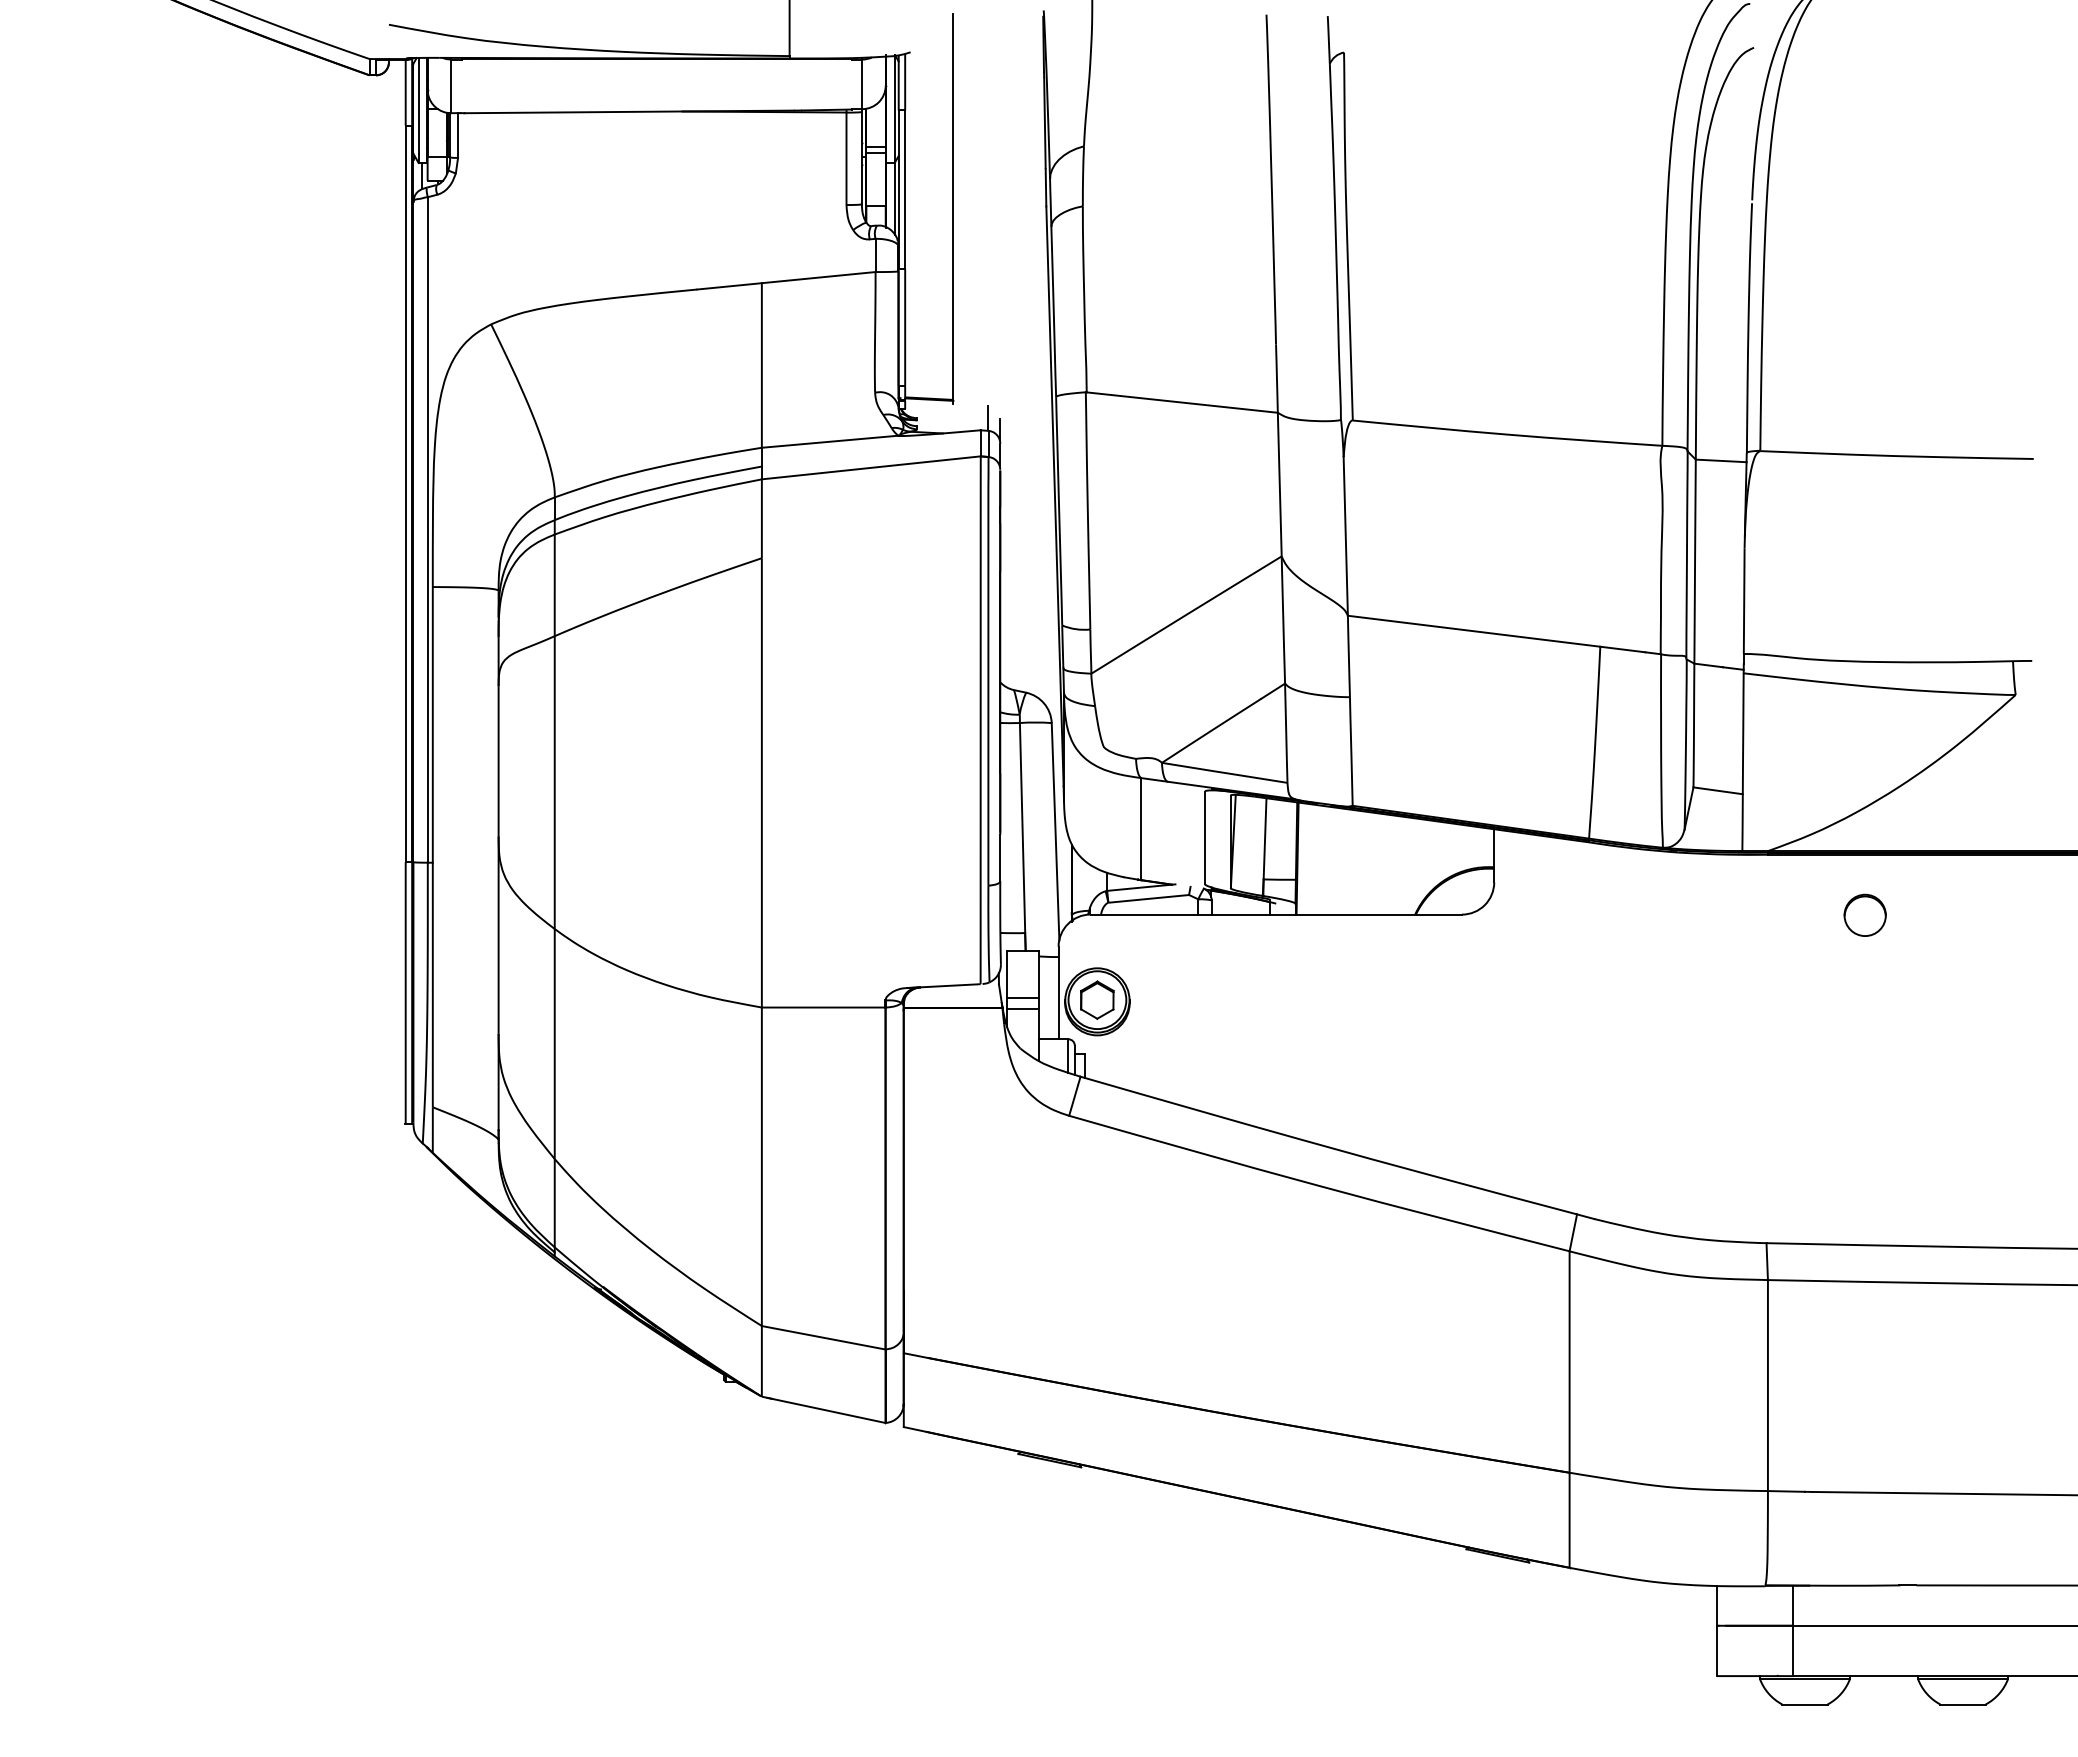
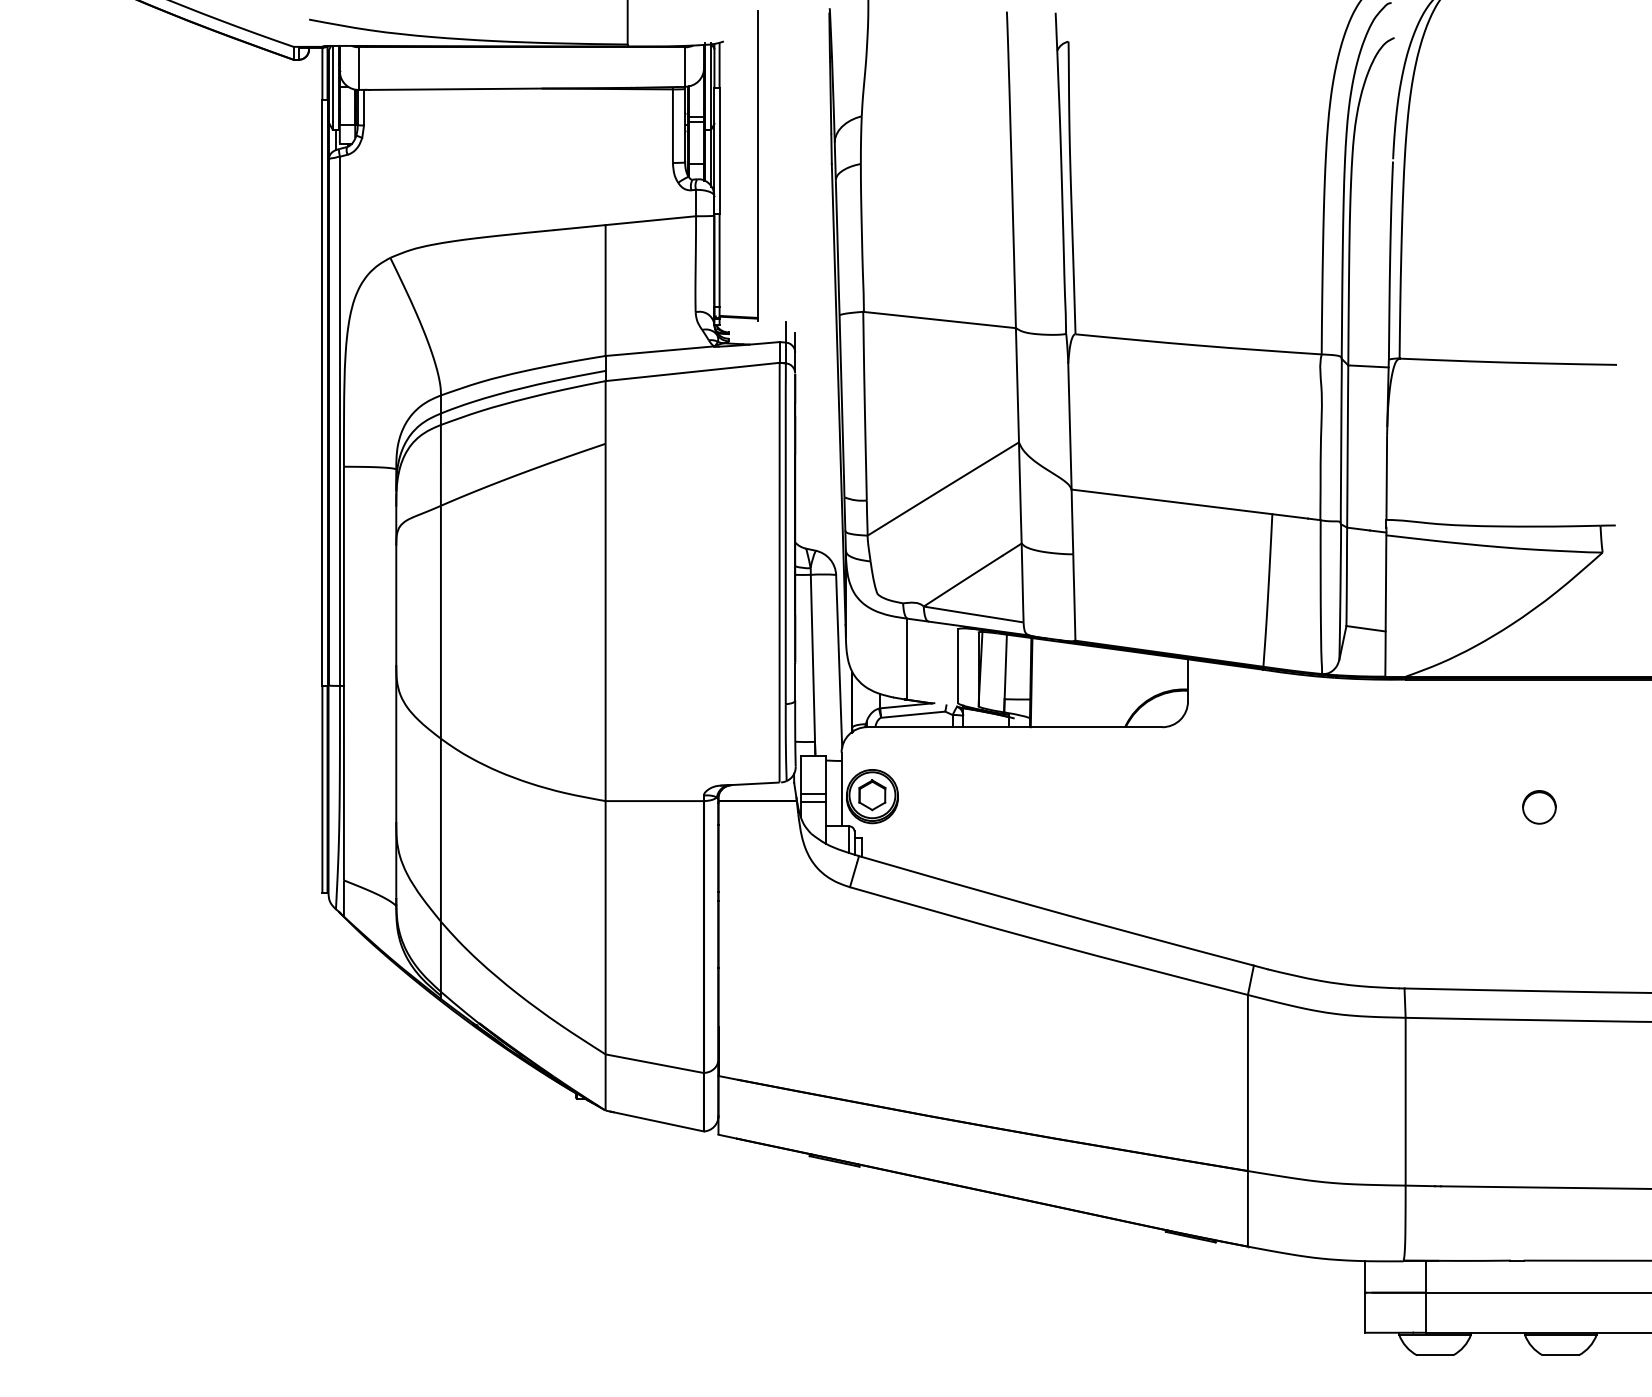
part: (1864, 914) -> (1538, 806), moved

